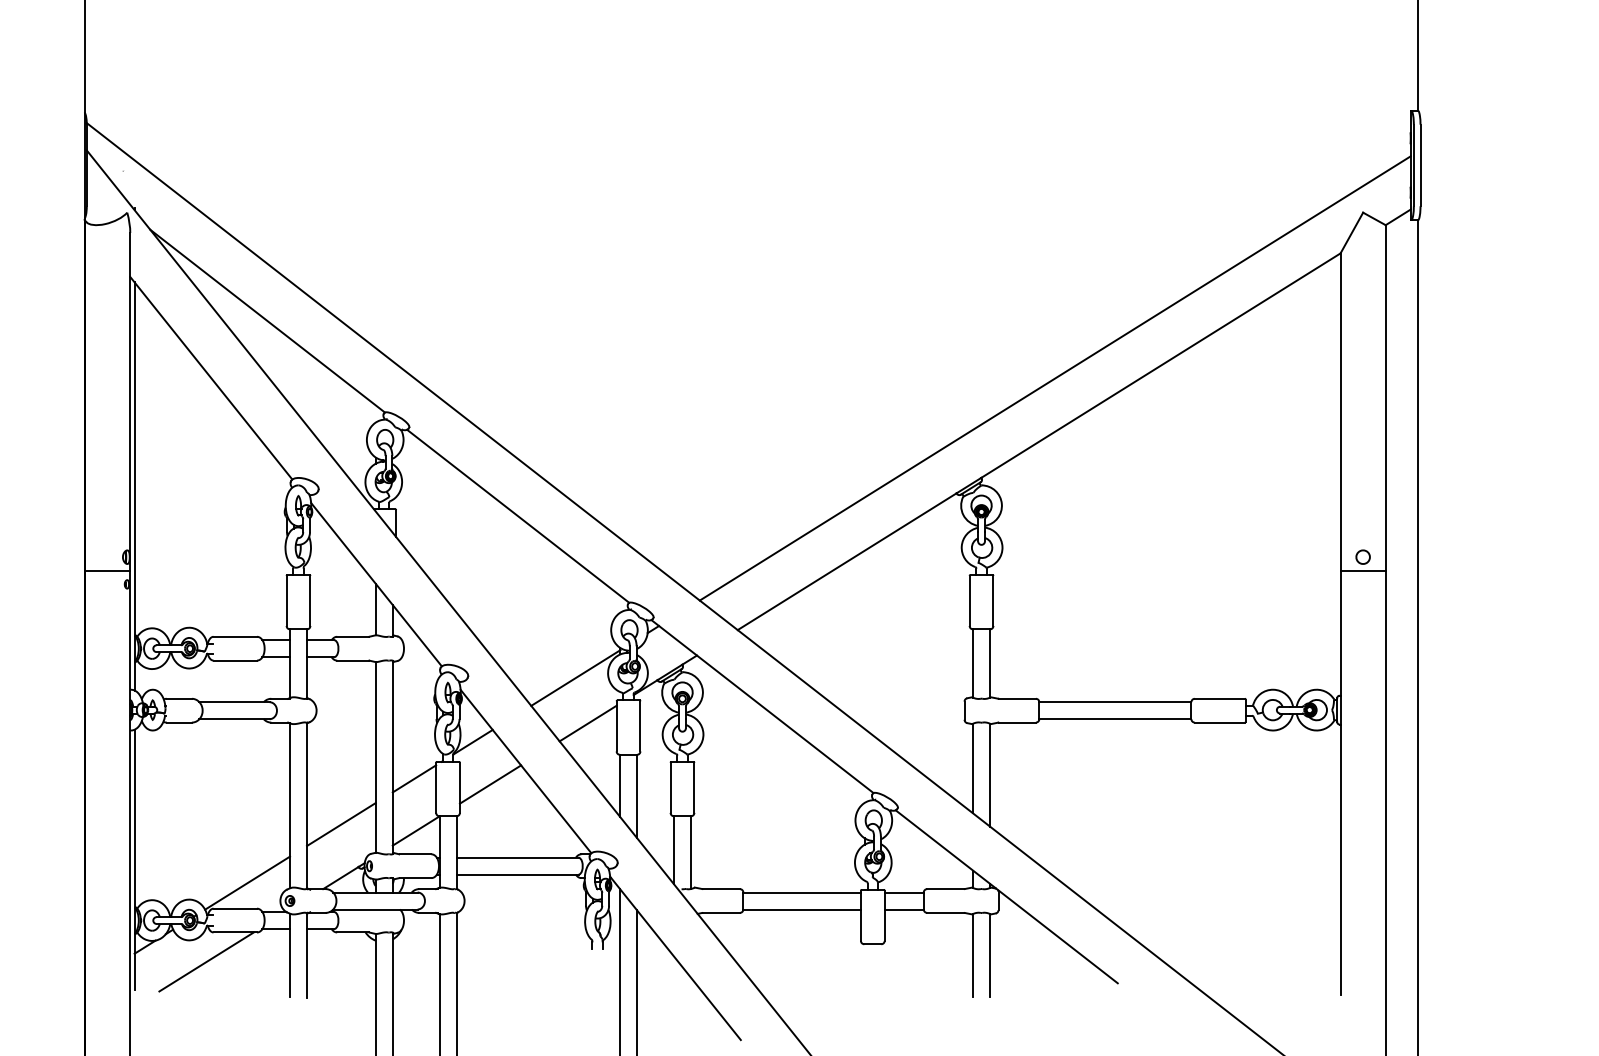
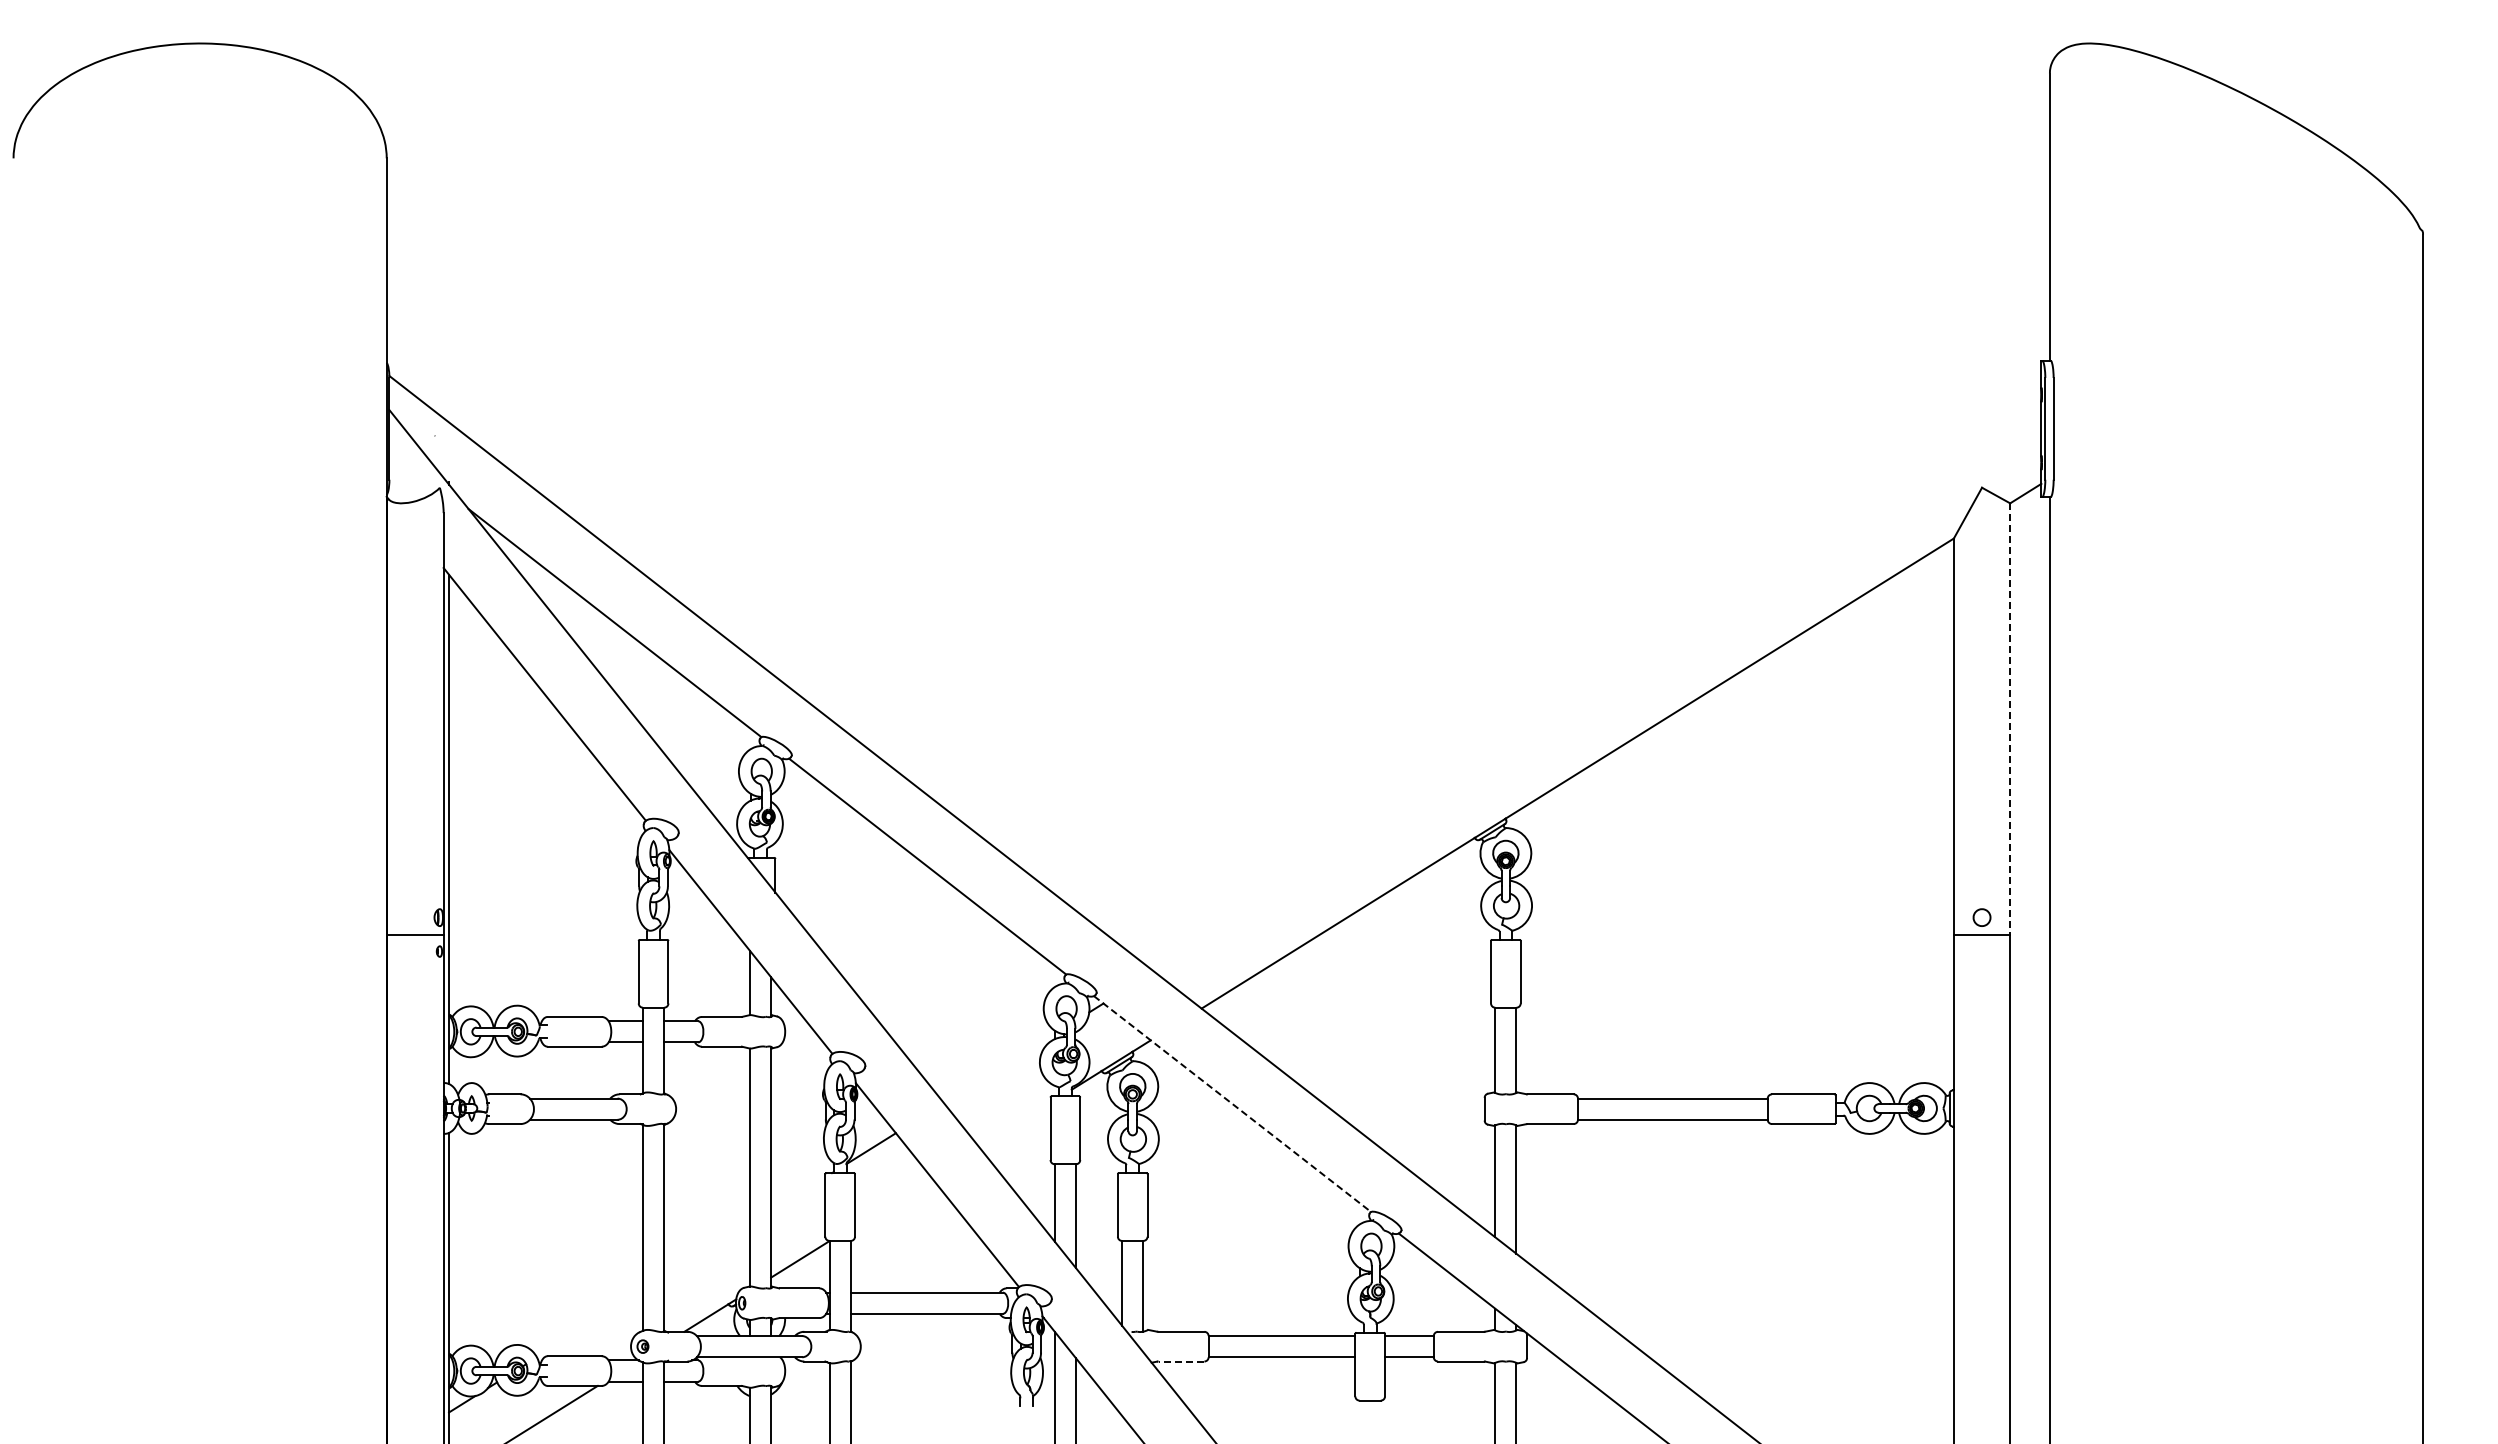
line: (1054, 378) -> (1597, 694), removed
line: (1385, 397) -> (2010, 718), solid -> dashed
line: (575, 678) -> (999, 1068), removed
line: (762, 706) -> (1232, 1104), solid -> dashed
line: (587, 723) -> (1014, 1125), removed
line: (414, 779) -> (798, 1194), removed
line: (490, 784) -> (893, 1201), removed
line: (340, 824) -> (706, 1251), removed
line: (247, 883) -> (589, 1324), removed
line: (721, 912) -> (1181, 1361), solid -> dashed

